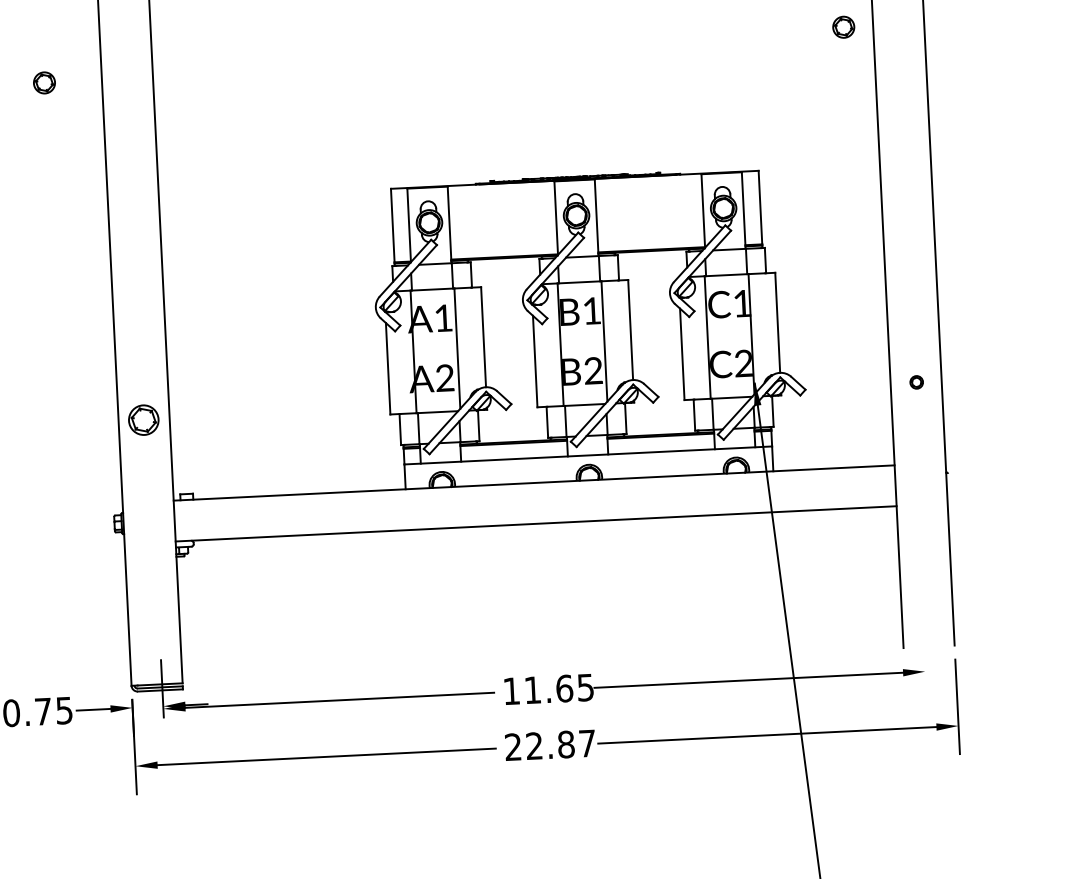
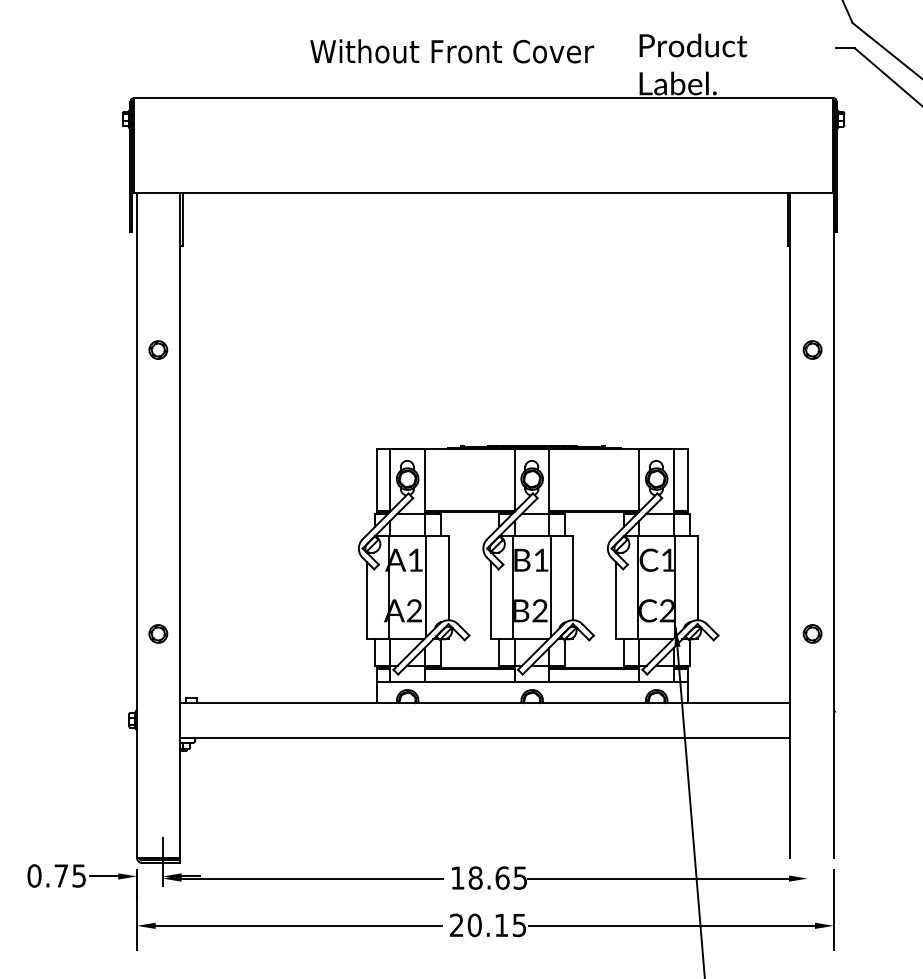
part: (843, 26) -> (812, 349), moved
part: (44, 82) -> (158, 349), moved
part: (916, 381) -> (812, 633), size x1.67
part: (144, 419) -> (158, 633), size x0.71
text: (532, 689) -> (475, 877), 11.65 -> 18.65
text: (560, 745) -> (496, 925), 22.87 -> 20.15

